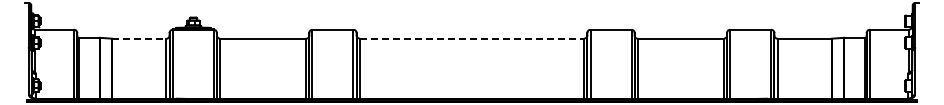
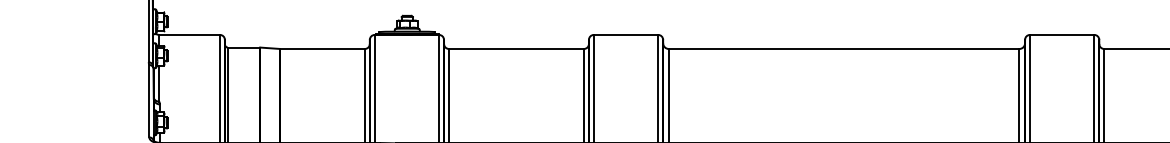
line: (139, 38) -> (322, 48), dashed -> solid
line: (471, 38) -> (843, 48), dashed -> solid

